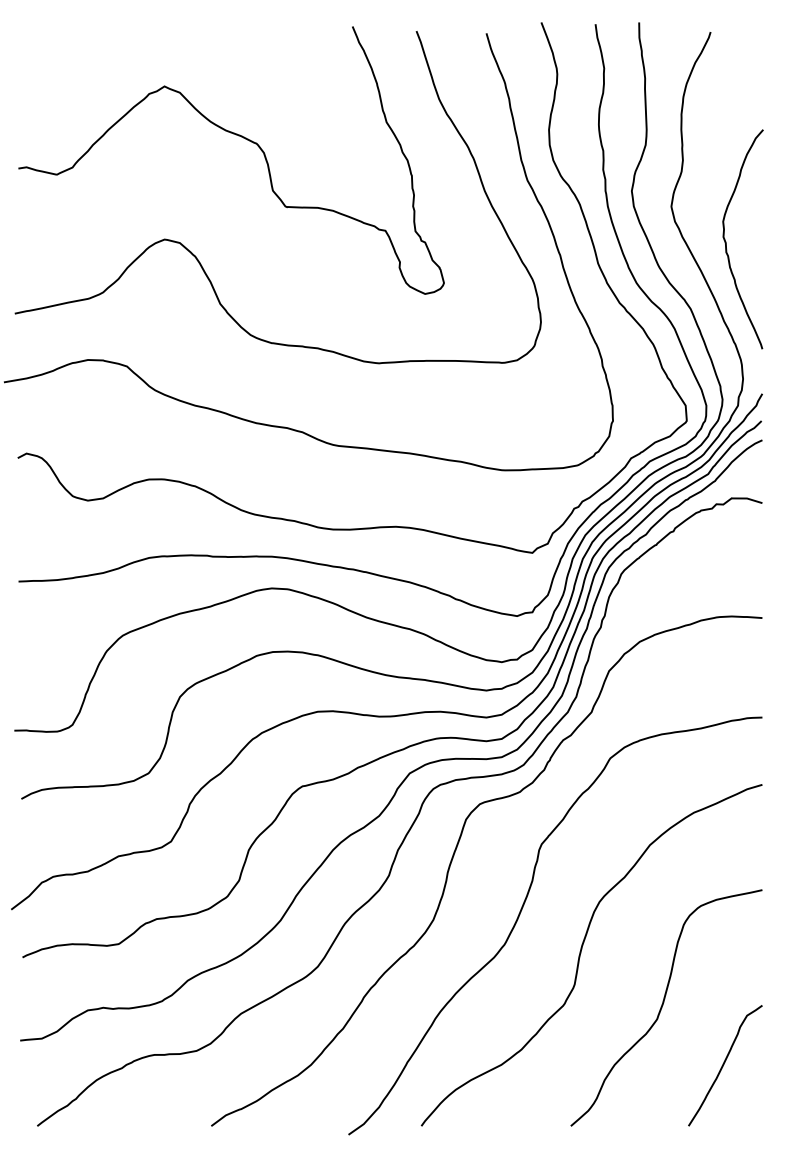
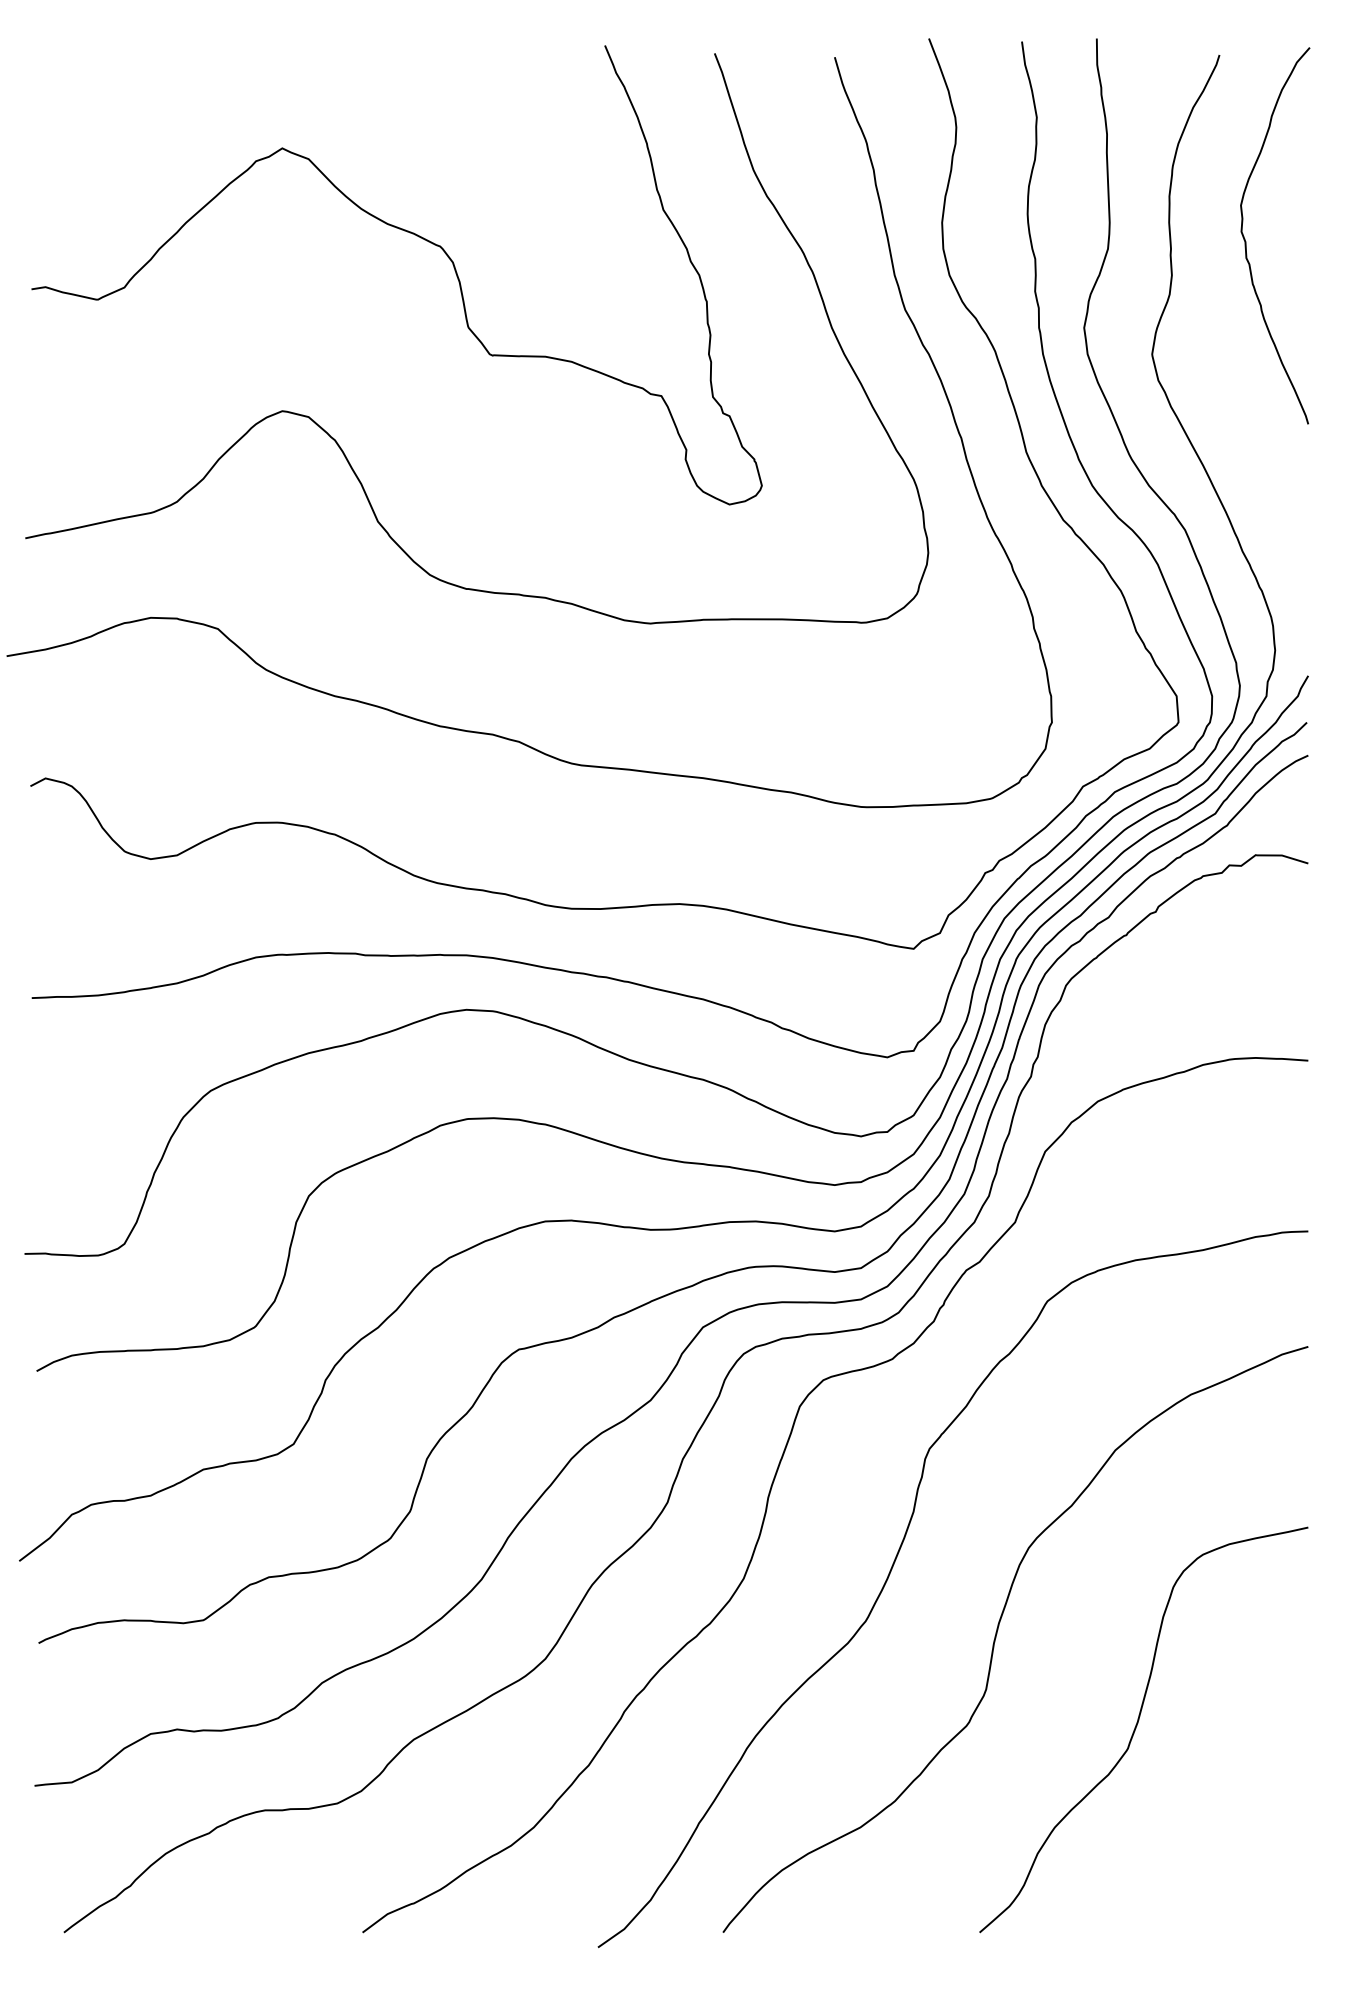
curve: (726, 241) -> (1246, 239), moved
curve: (724, 1064) -> (1243, 1826), removed

